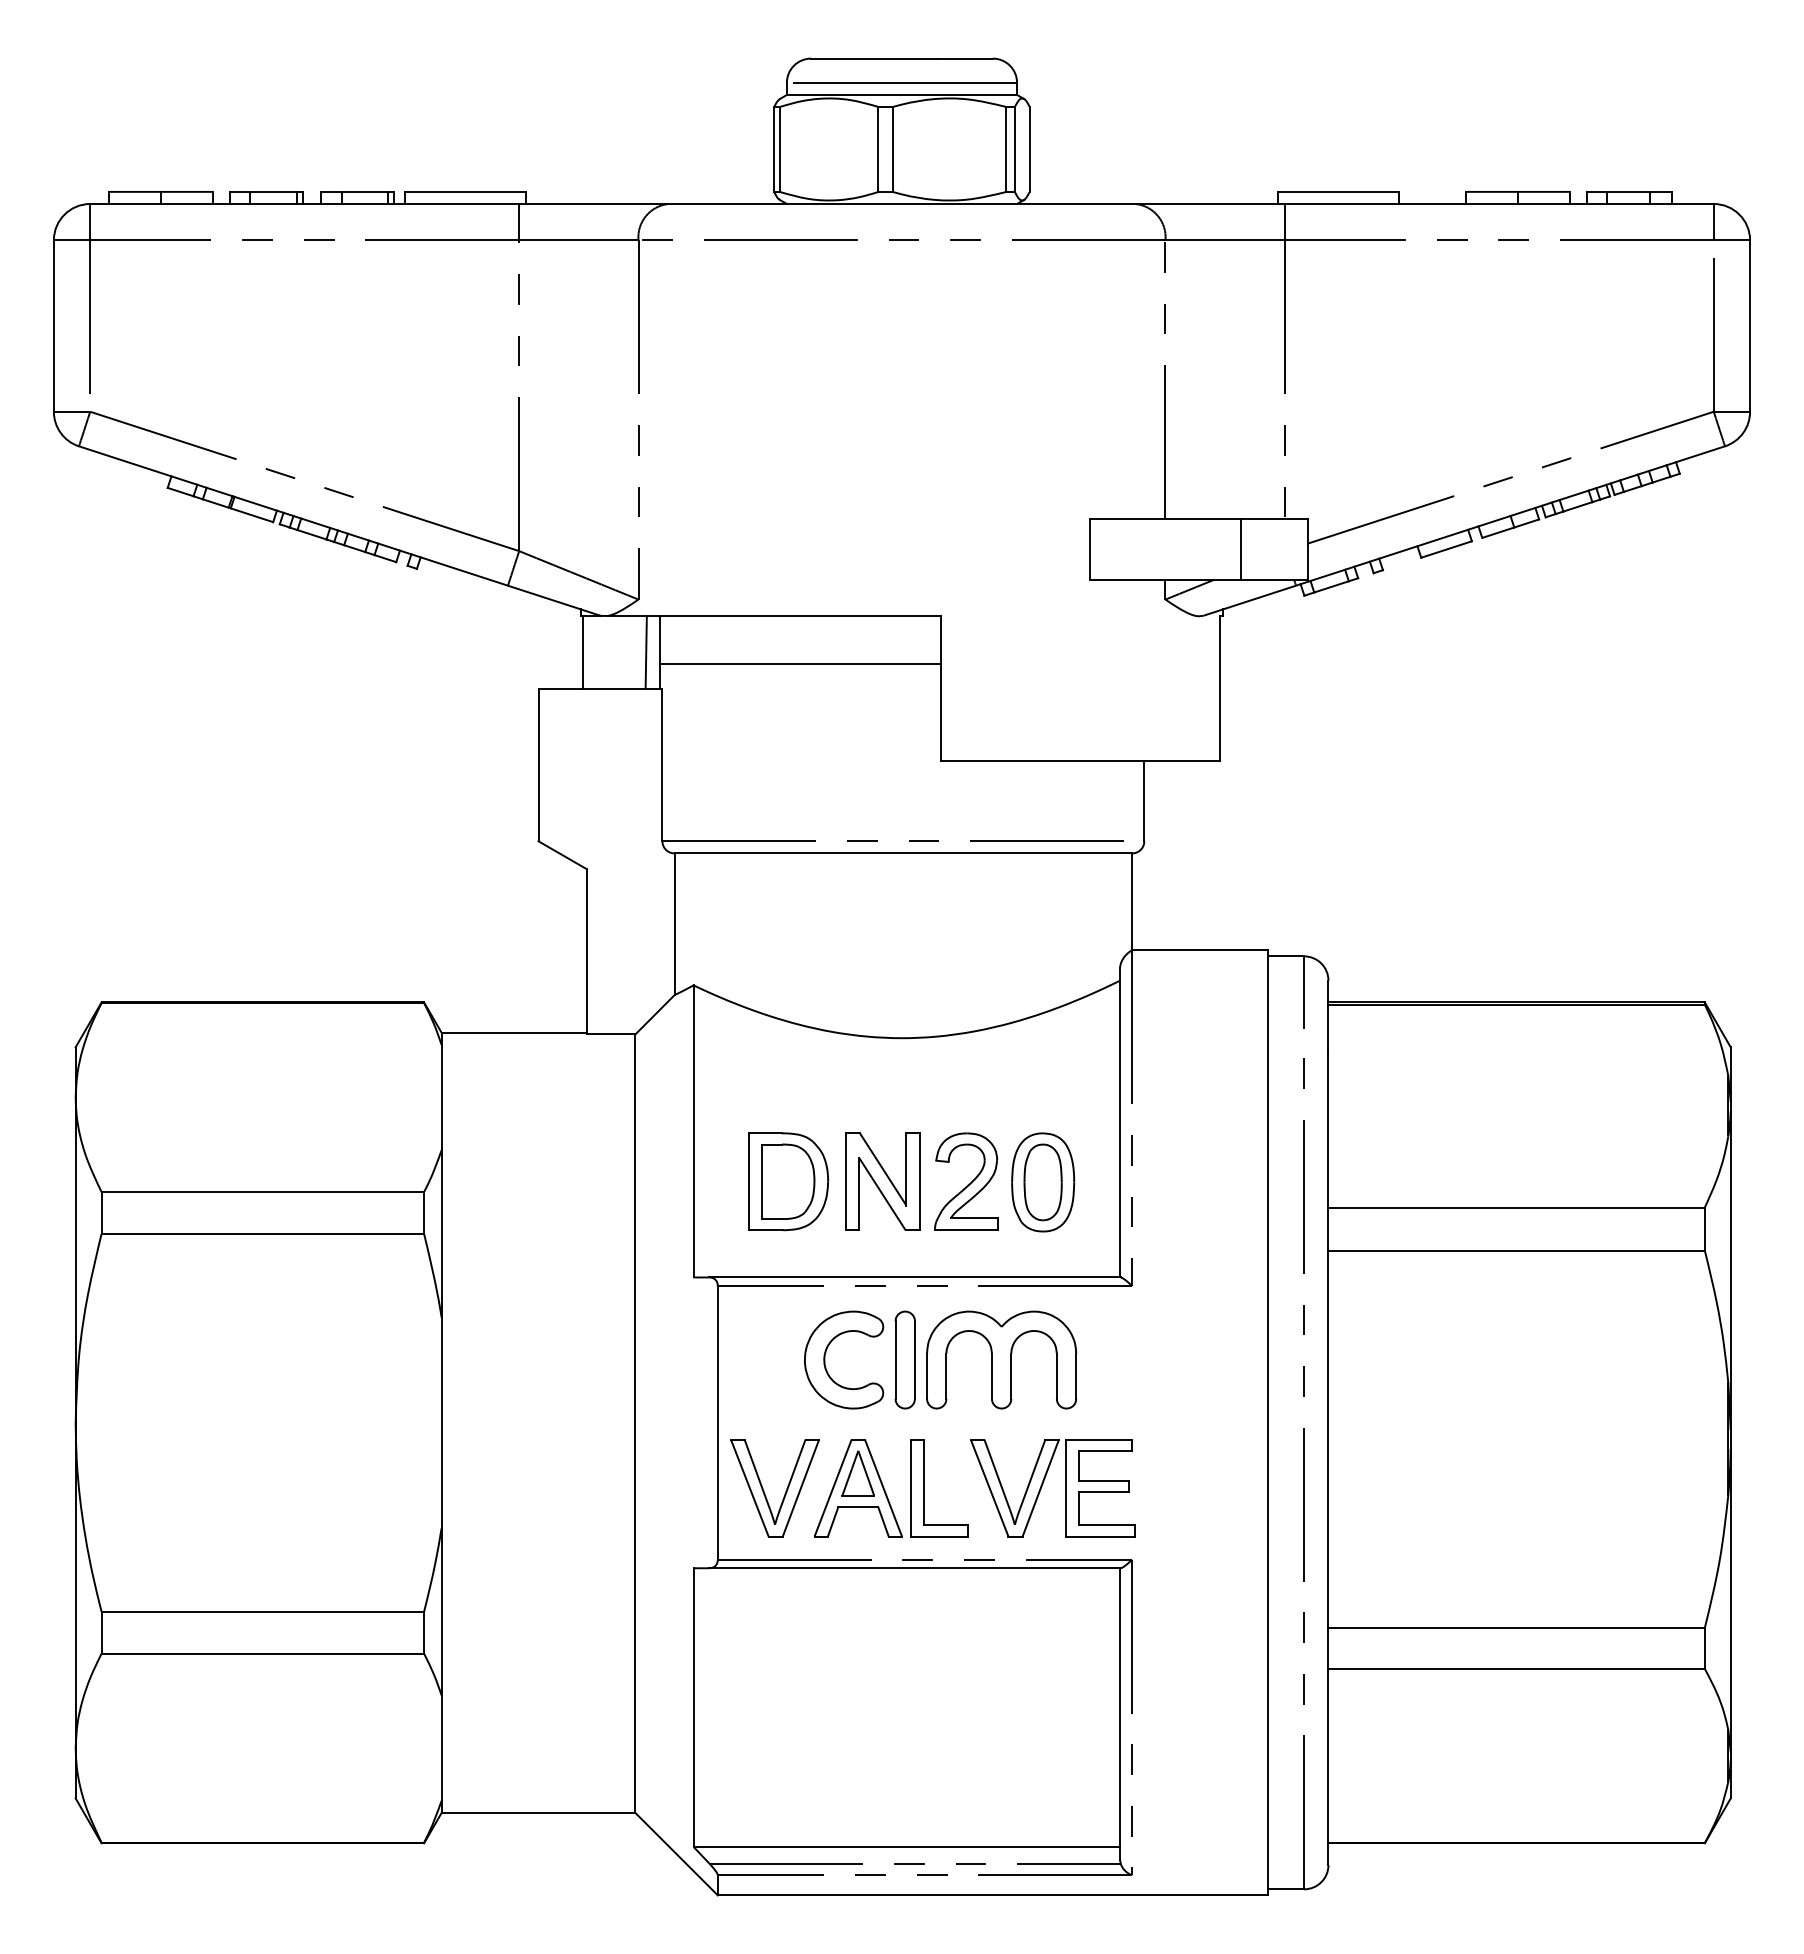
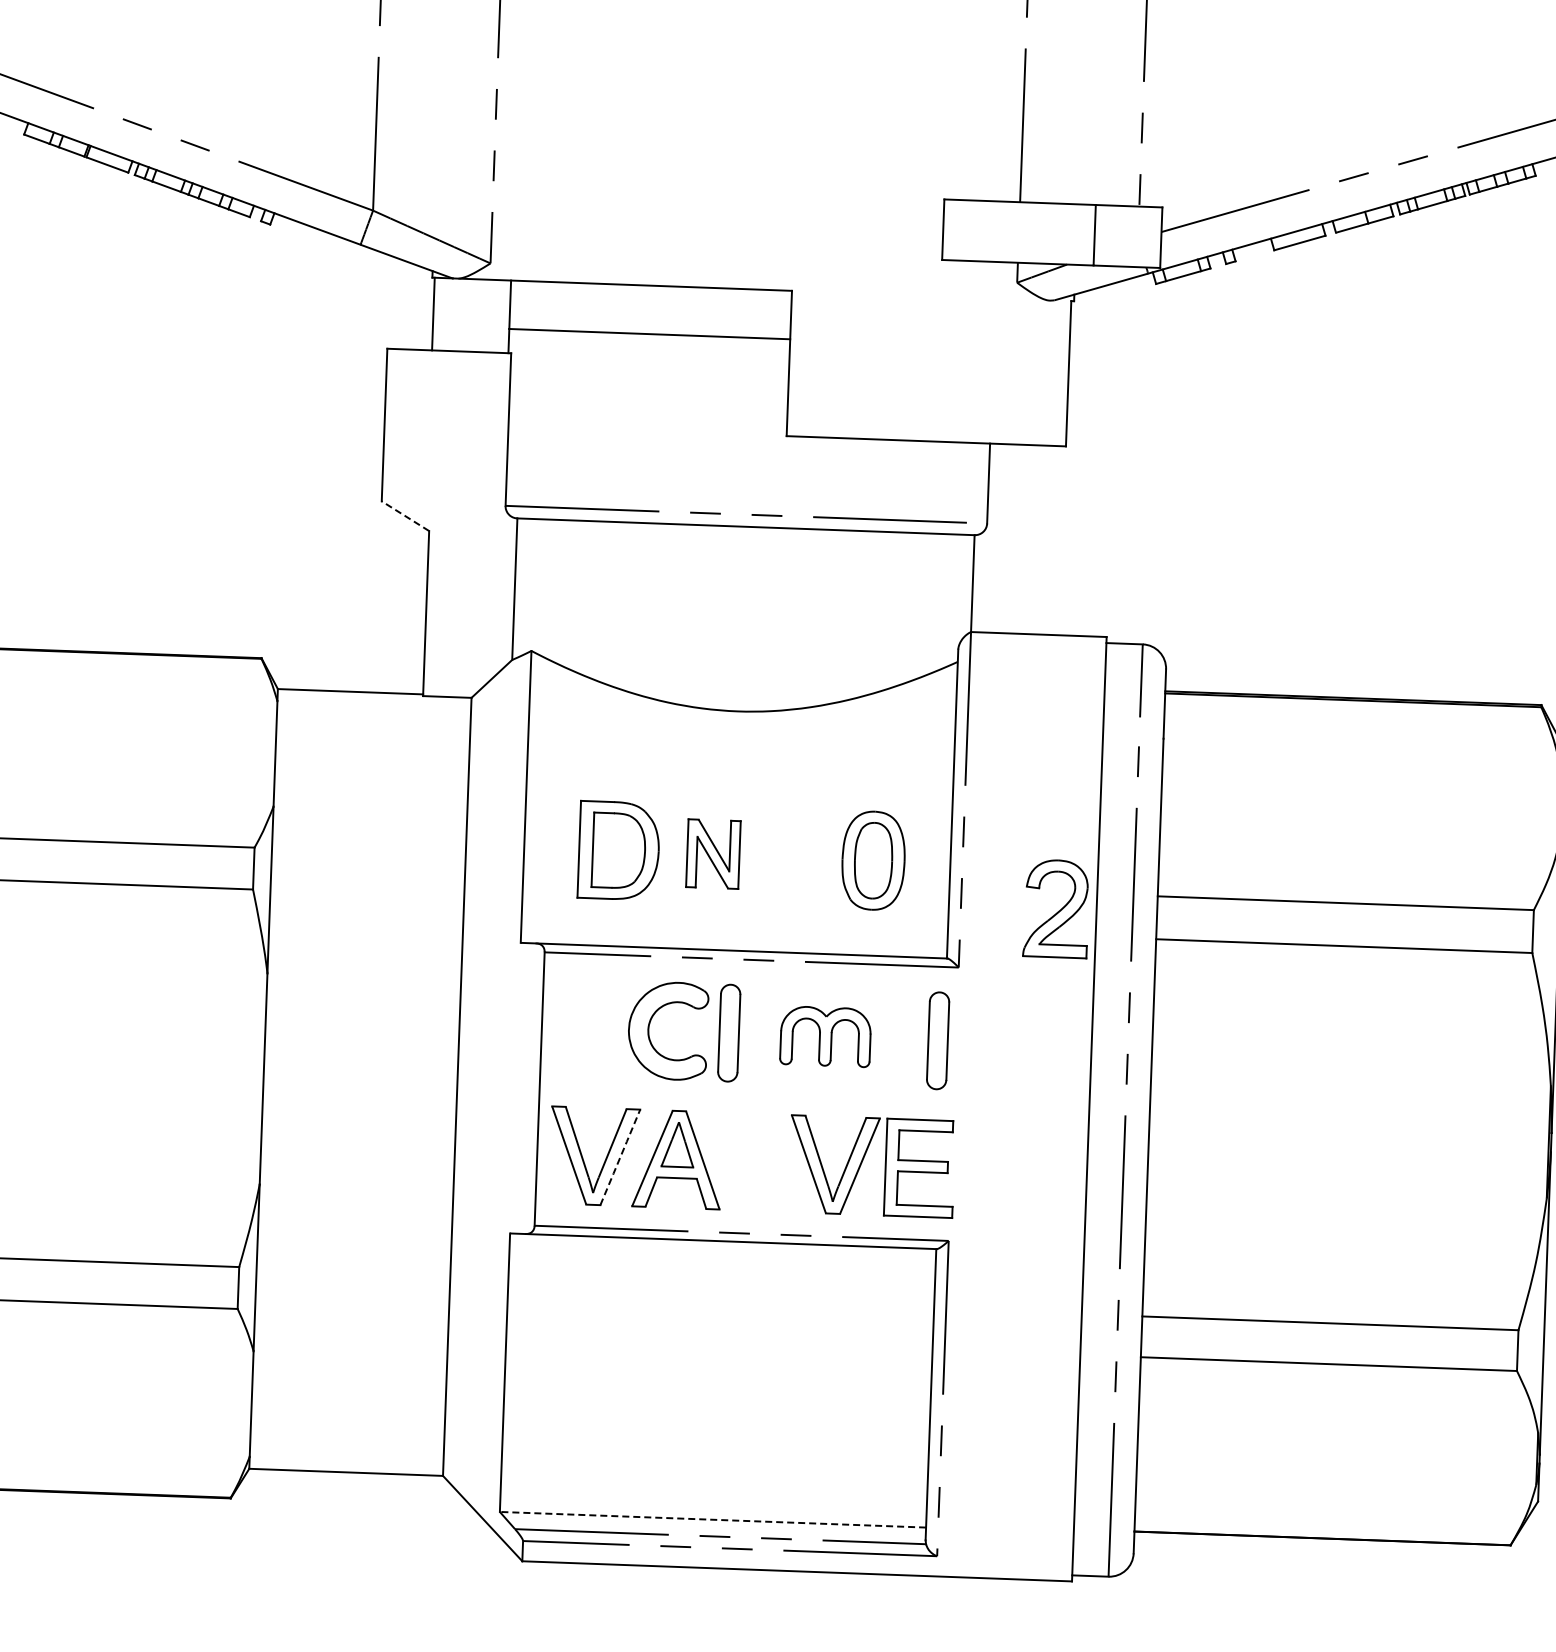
line: (645, 651) -> (495, 315), removed
line: (562, 855) -> (405, 516), solid -> dashed
part: (882, 1181) -> (713, 853), size x0.7
part: (966, 1181) -> (1056, 908), moved
part: (1001, 1359) -> (825, 1036), size x0.6
part: (1113, 1359) -> (937, 1040), added
line: (801, 1488) -> (620, 1157), solid -> dashed
part: (924, 1488) -> (743, 1162), removed
line: (906, 1846) -> (712, 1519), solid -> dashed

